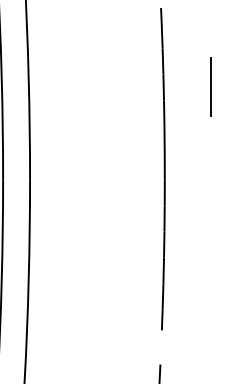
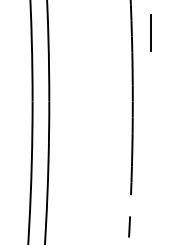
line: (209, 85) -> (150, 32), moved

